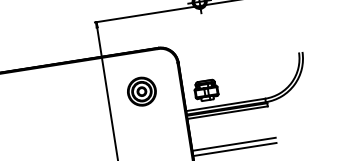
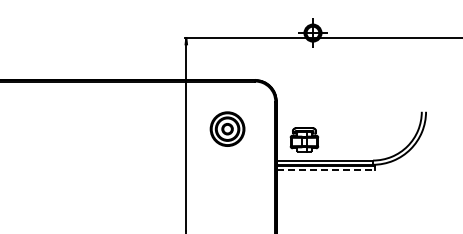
line: (227, 112) -> (325, 170), solid -> dashed
line: (234, 143) -> (327, 208), removed
line: (234, 149) -> (327, 215), removed

